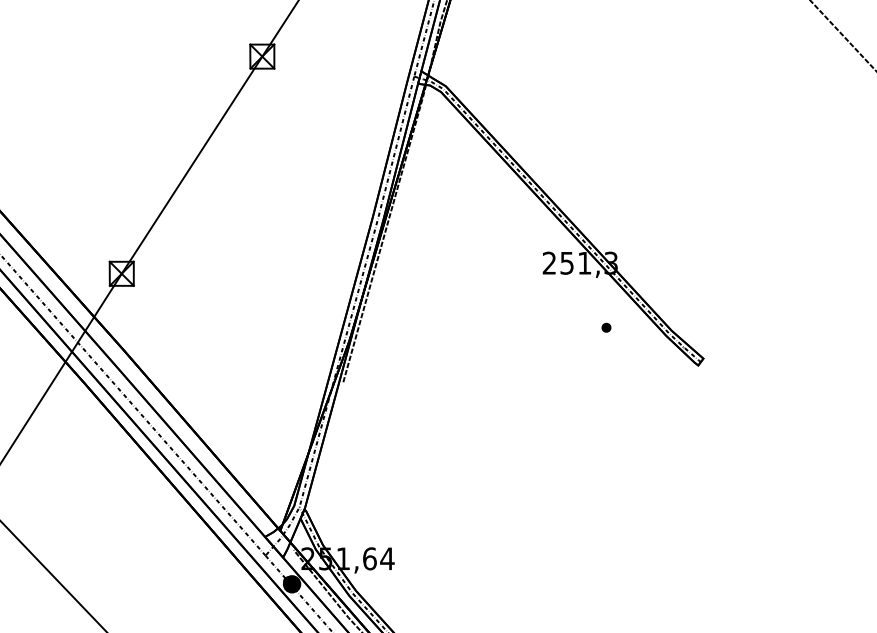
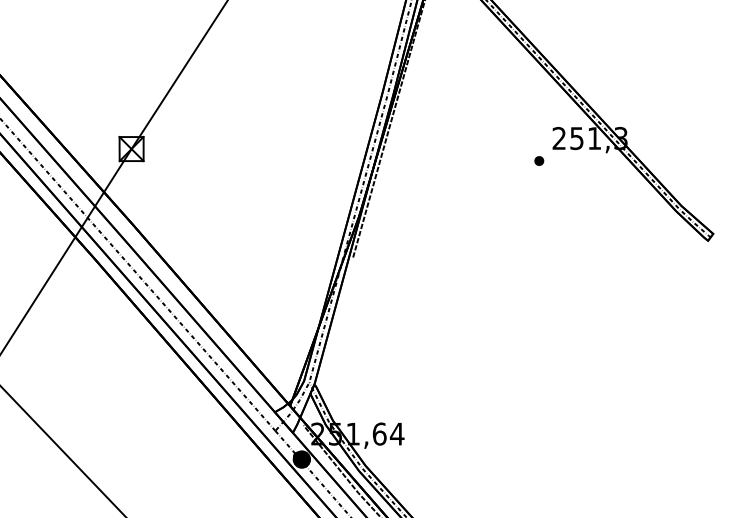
part: (606, 327) -> (539, 160), moved

